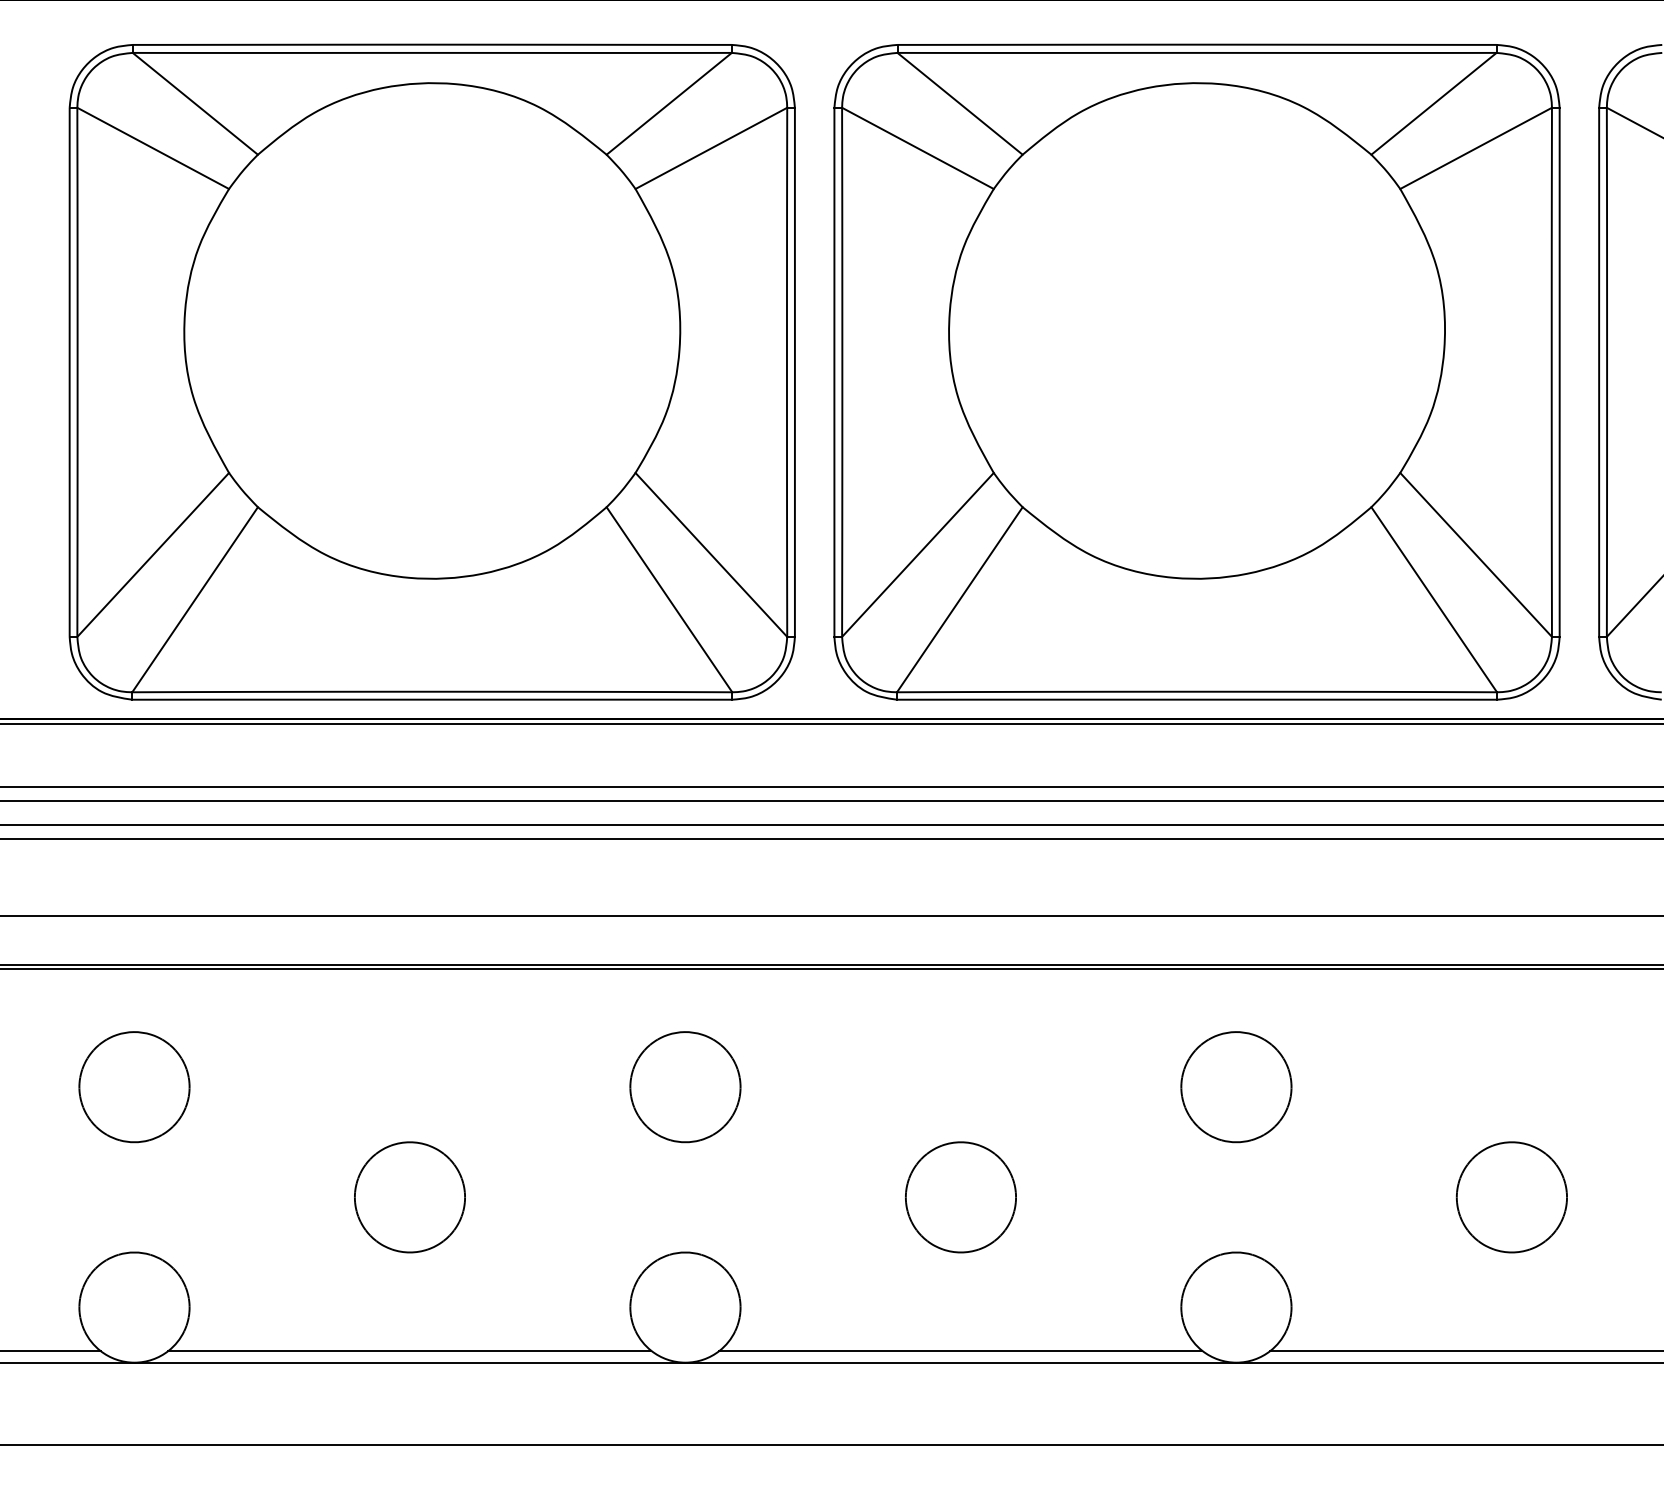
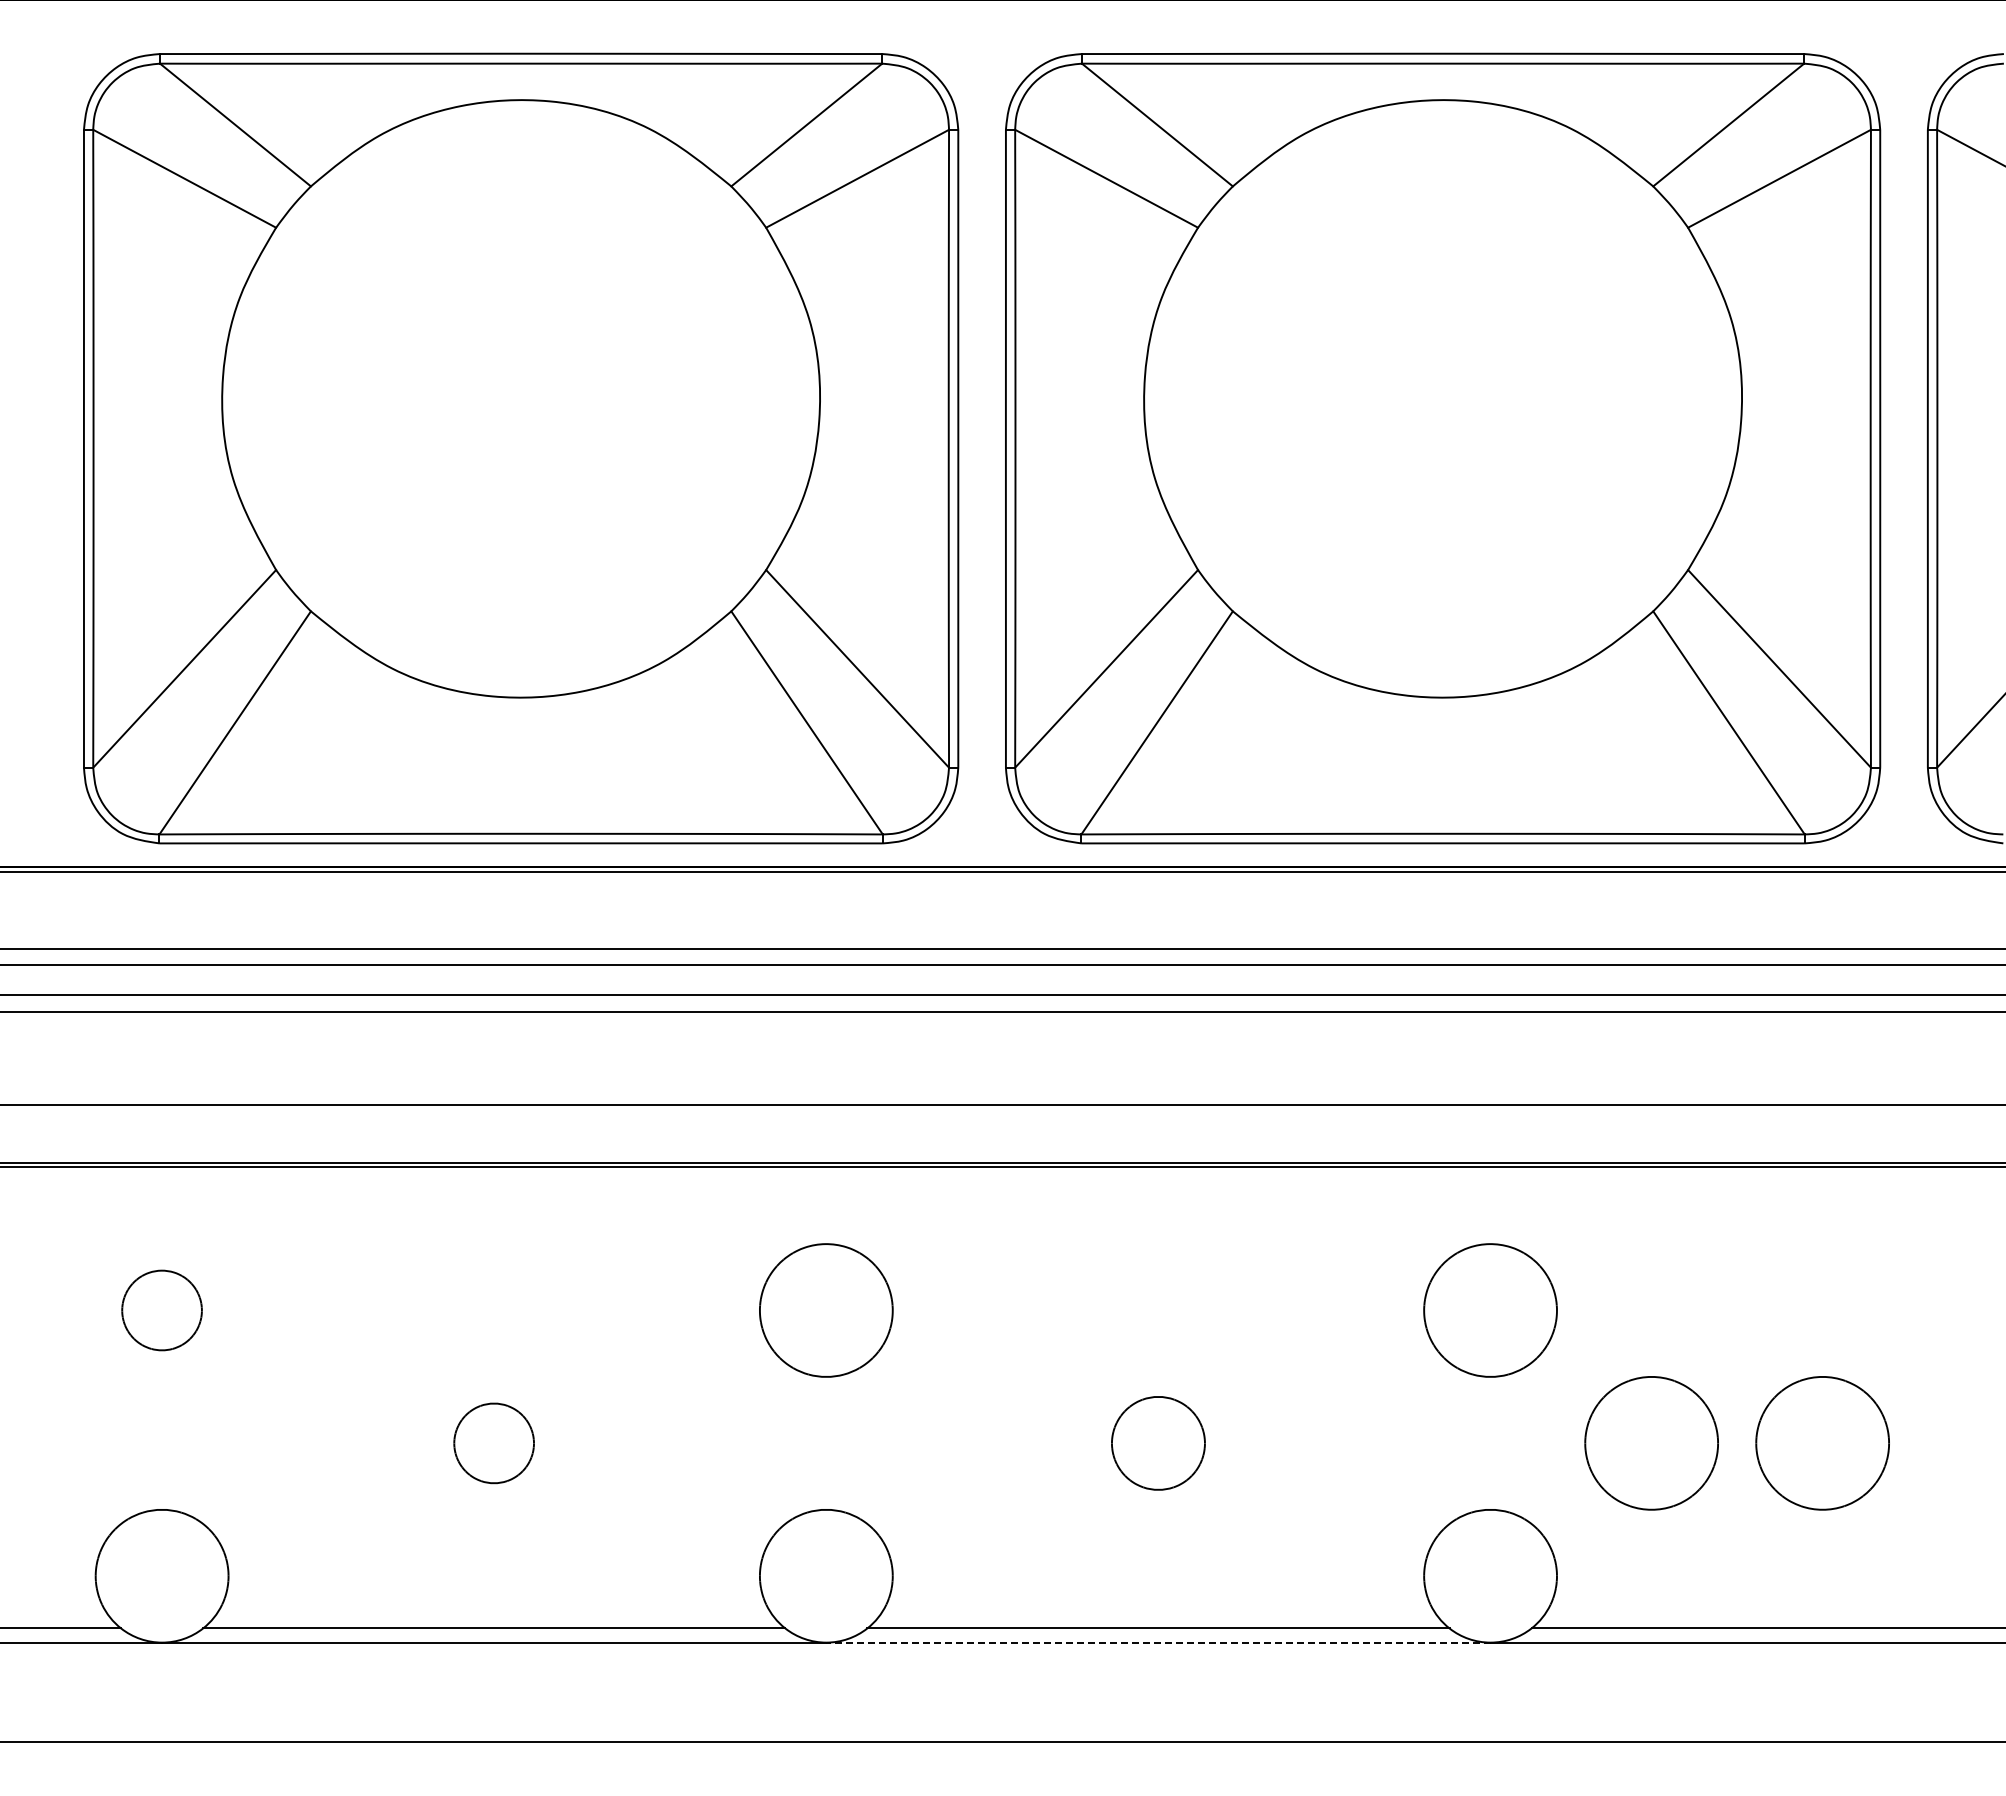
part: (133, 1087) -> (161, 1310), size x0.6
part: (409, 1197) -> (493, 1443), size x0.6
part: (960, 1197) -> (1158, 1443), size x0.7
part: (1369, 1197) -> (1651, 1443), added
line: (960, 1362) -> (1157, 1642), solid -> dashed

